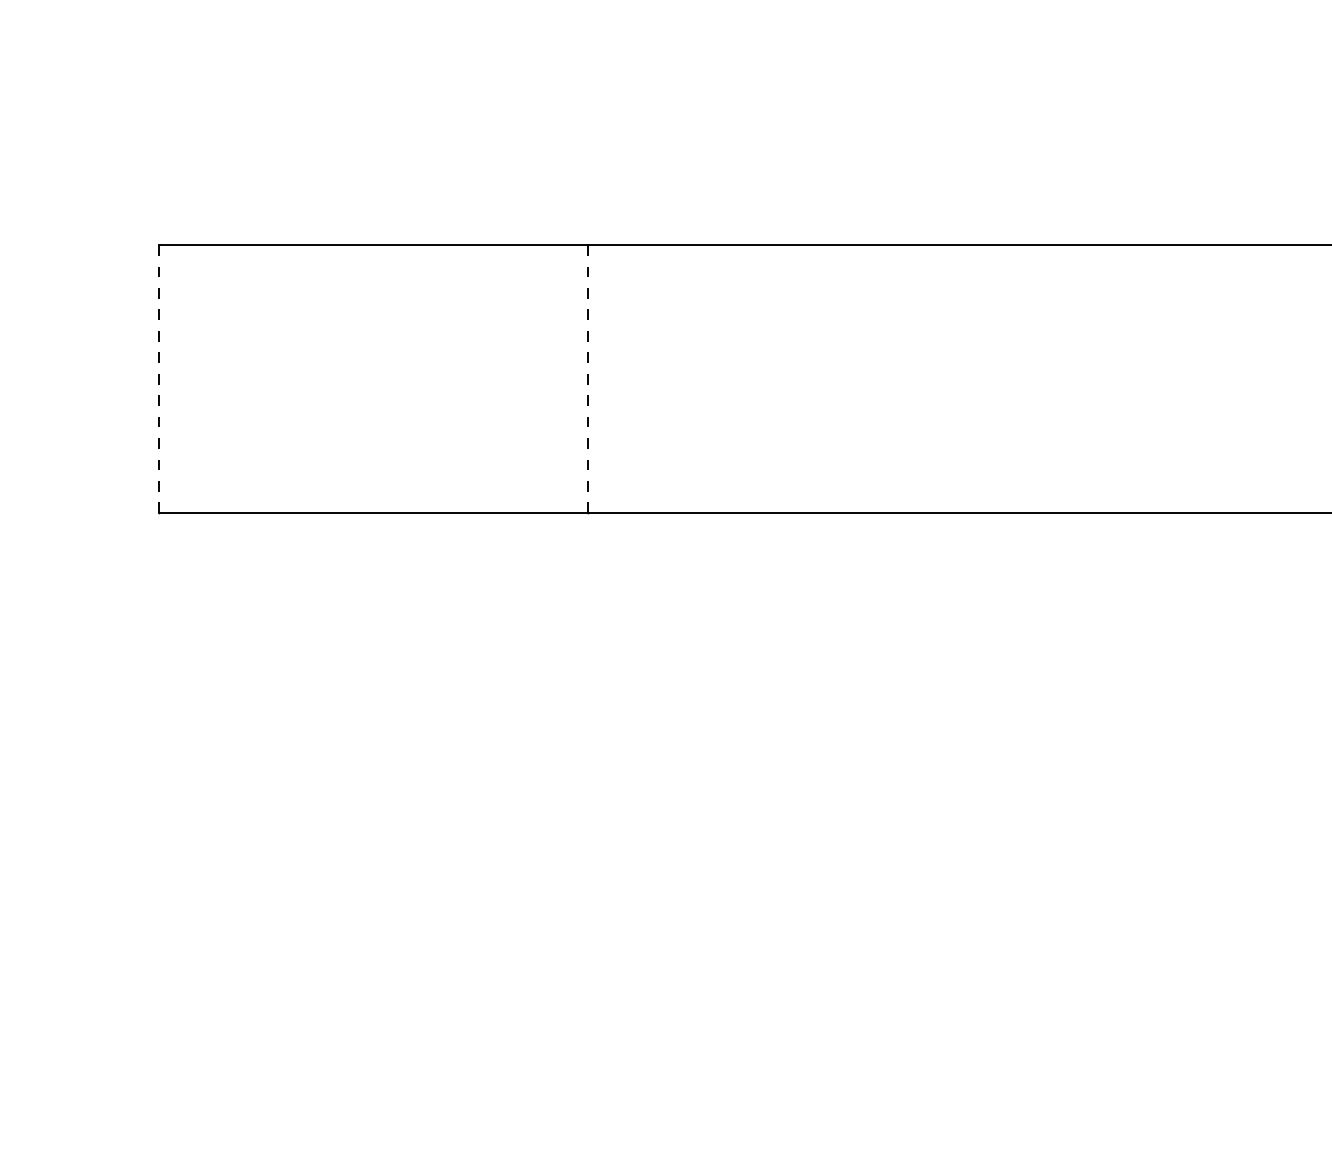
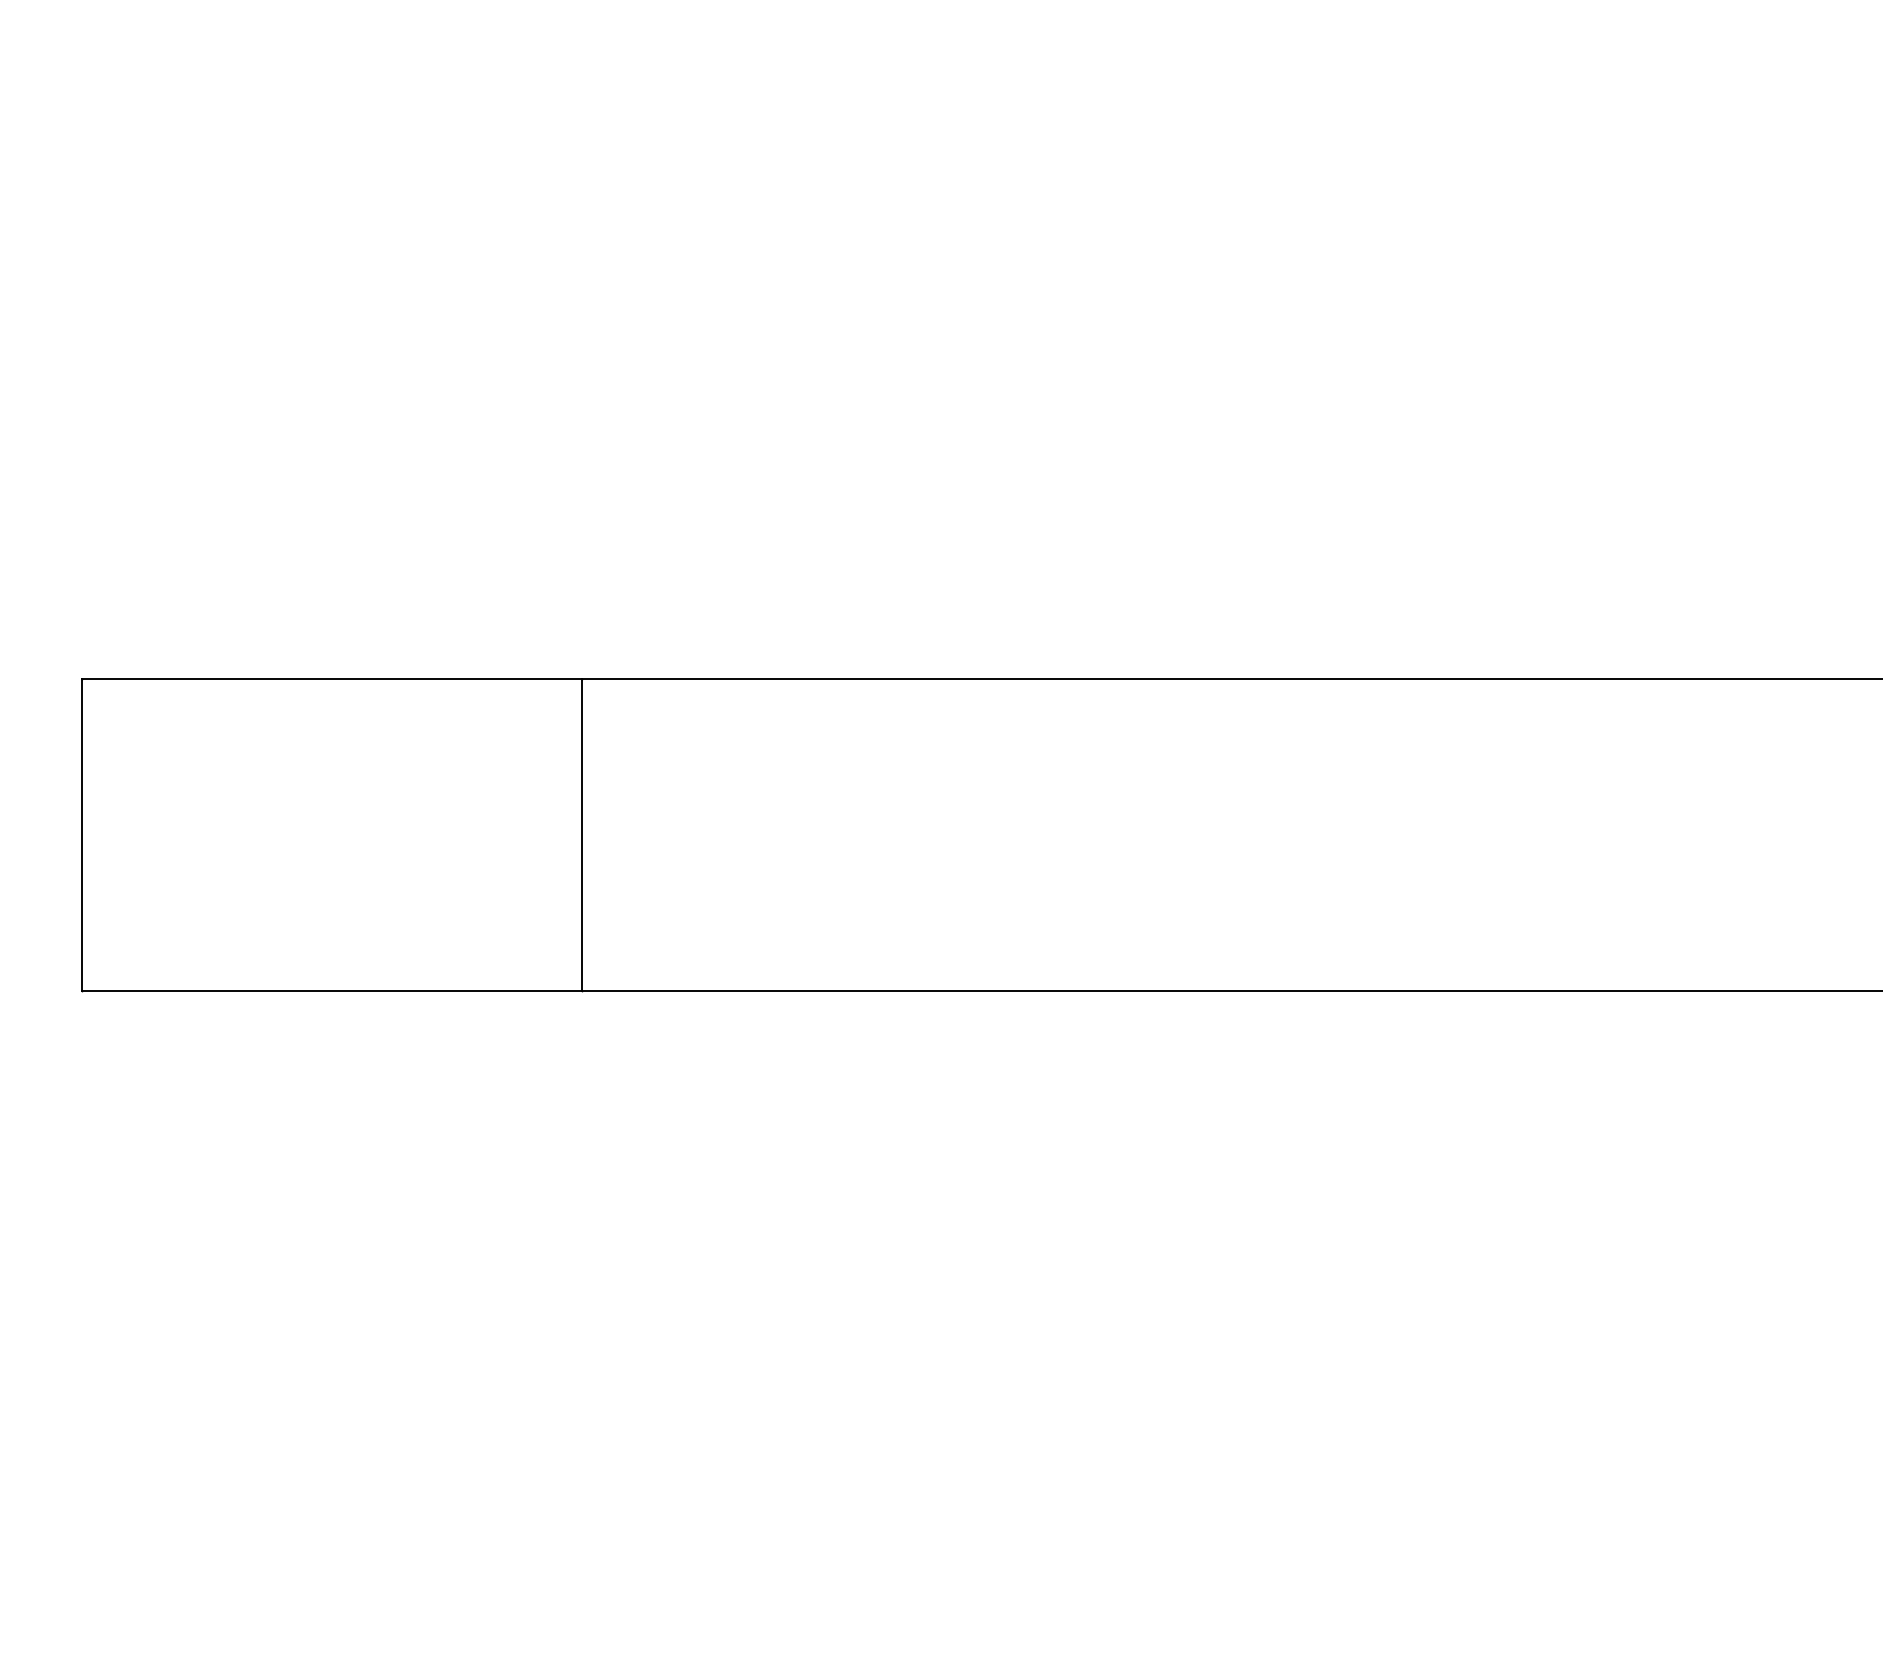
line: (158, 378) -> (81, 834), dashed -> solid
line: (588, 378) -> (582, 834), dashed -> solid

